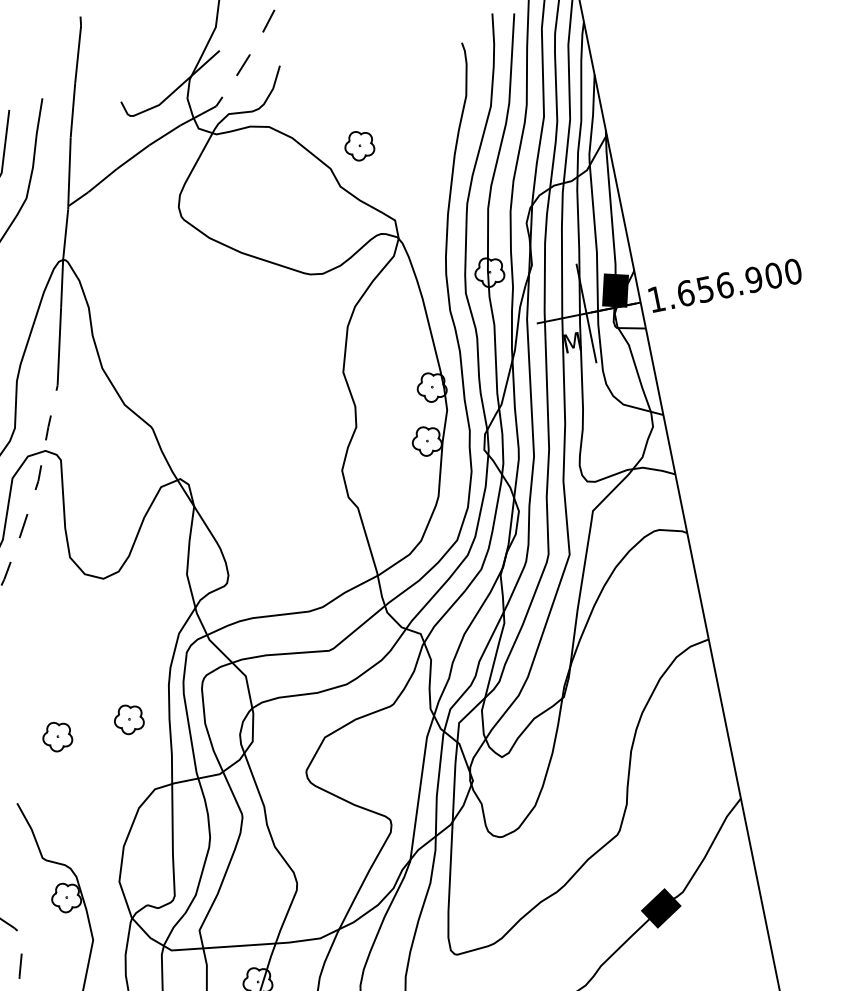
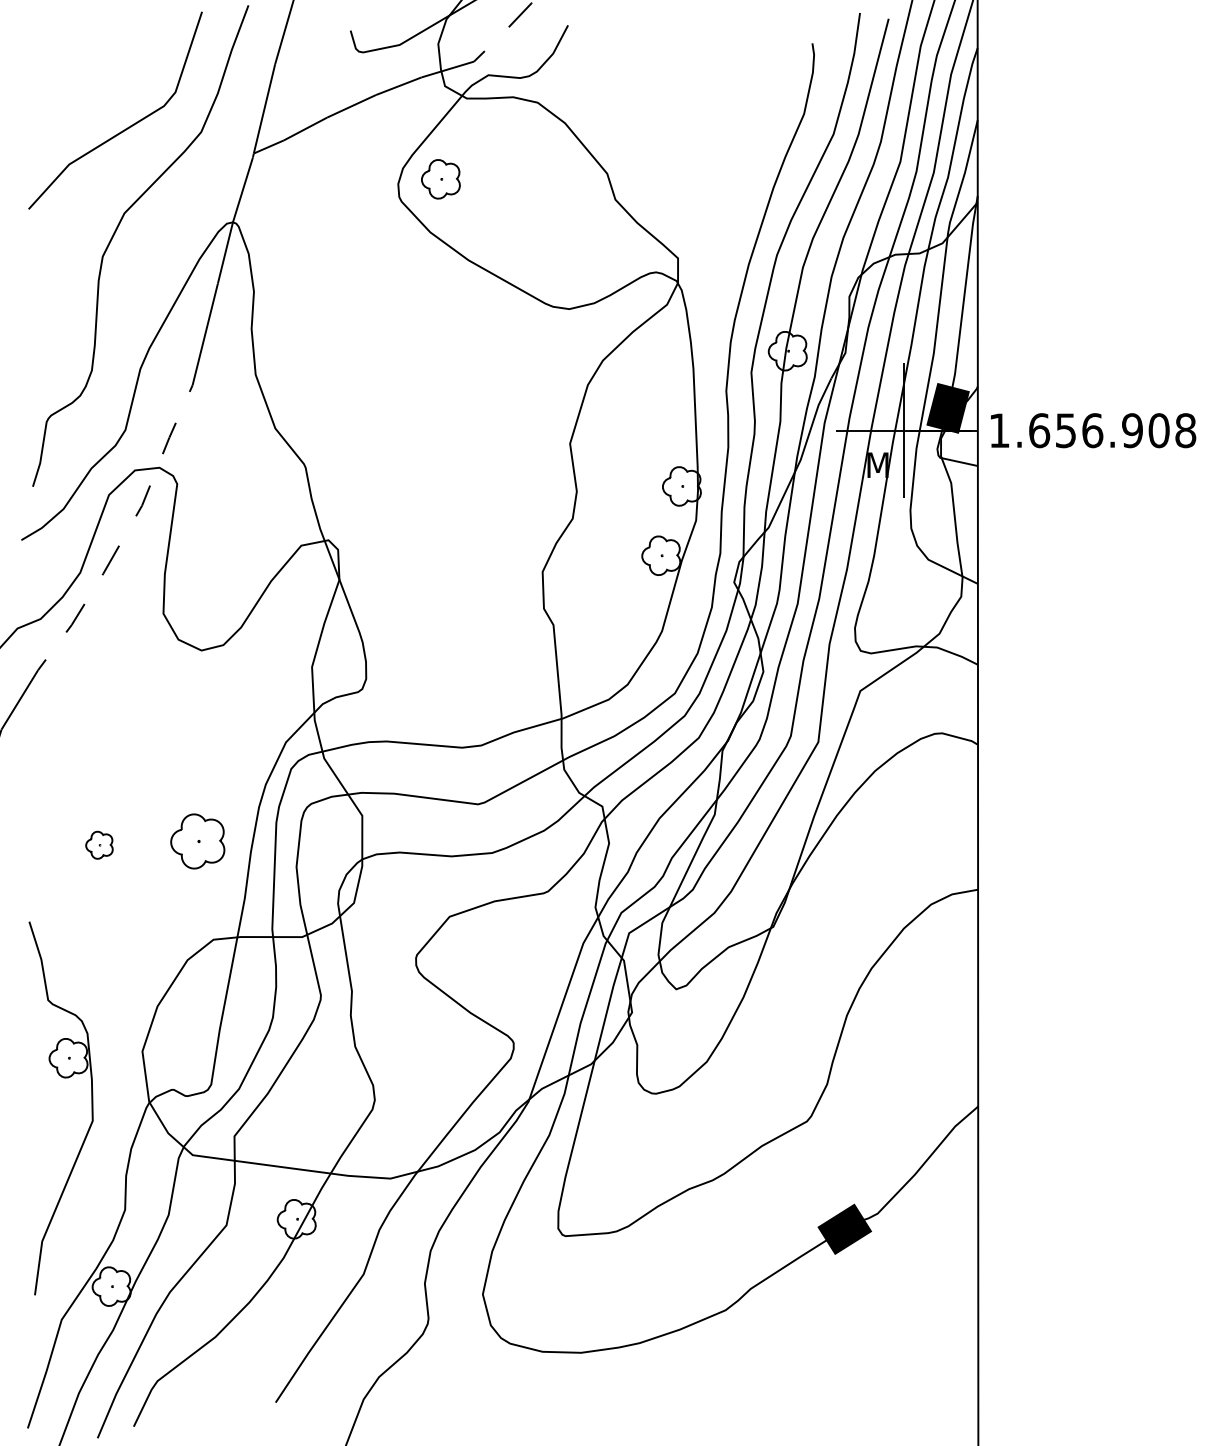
part: (359, 146) -> (440, 179), moved
text: (793, 271) -> (1185, 430), 1.656.900 -> 1.656.908
part: (128, 719) -> (197, 841), size x1.4
part: (57, 736) -> (99, 845), size x0.7

